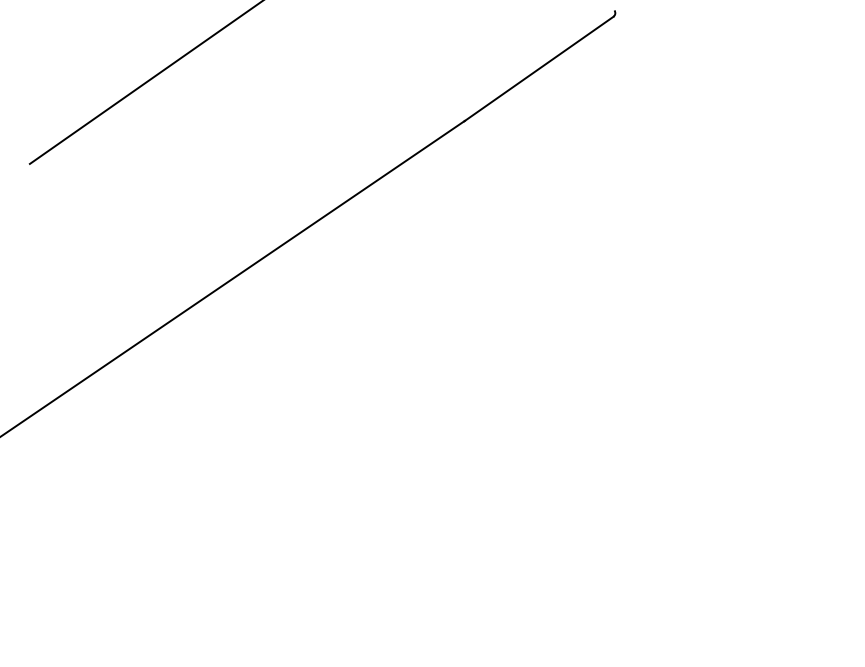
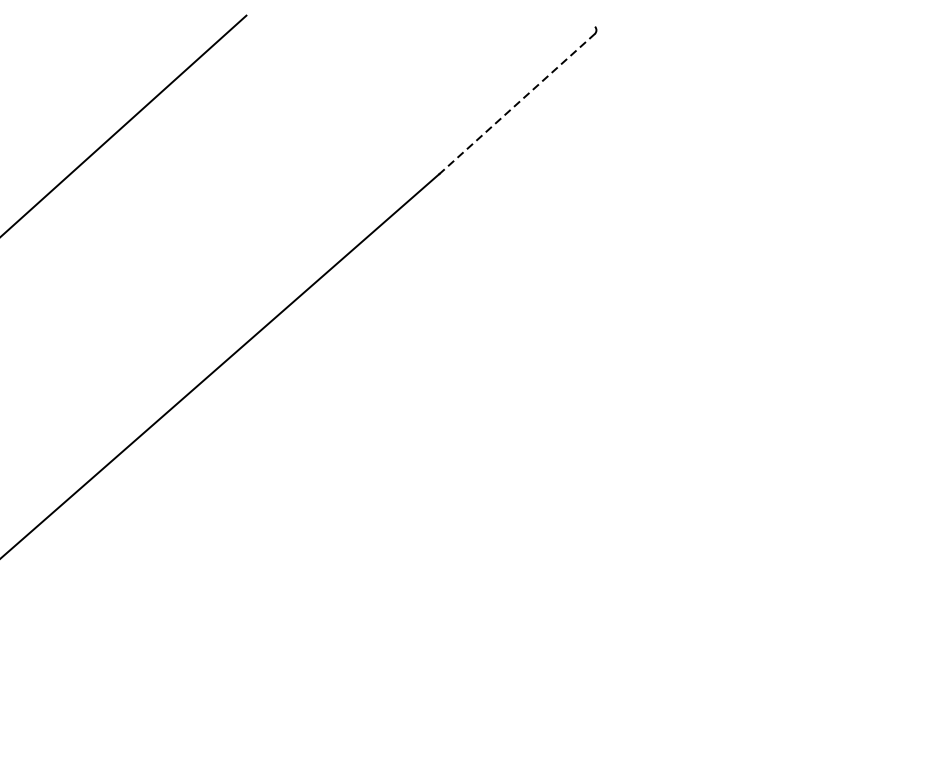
line: (539, 68) -> (517, 103), solid -> dashed

